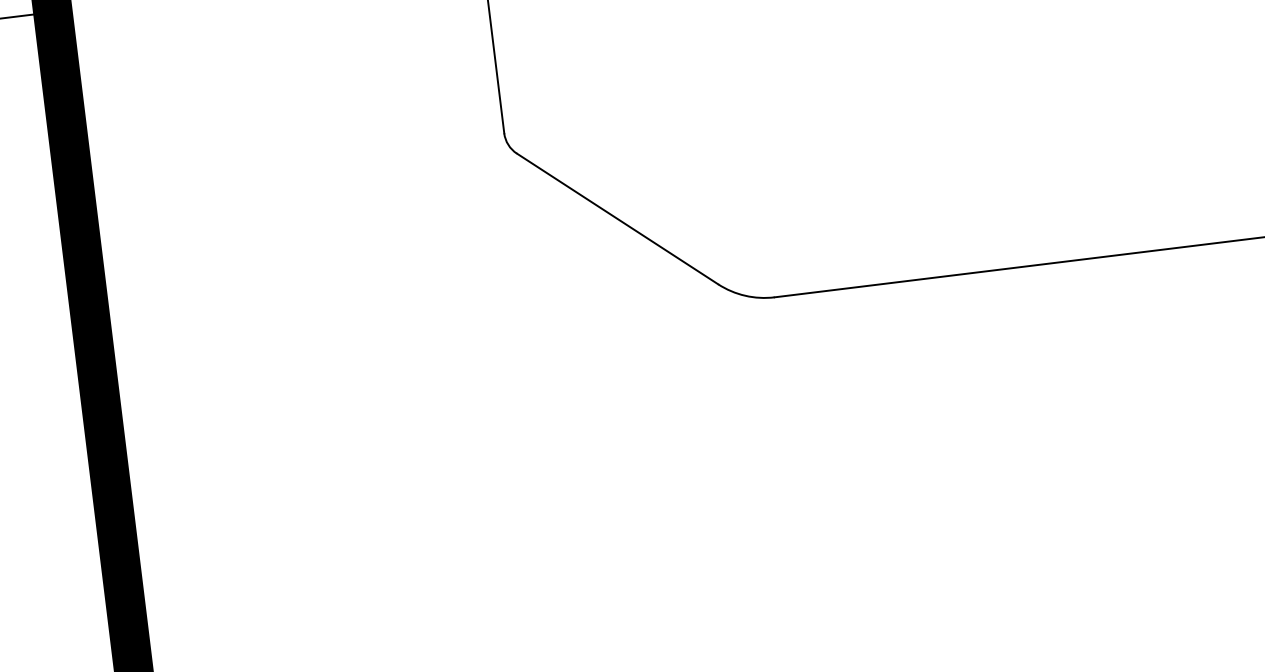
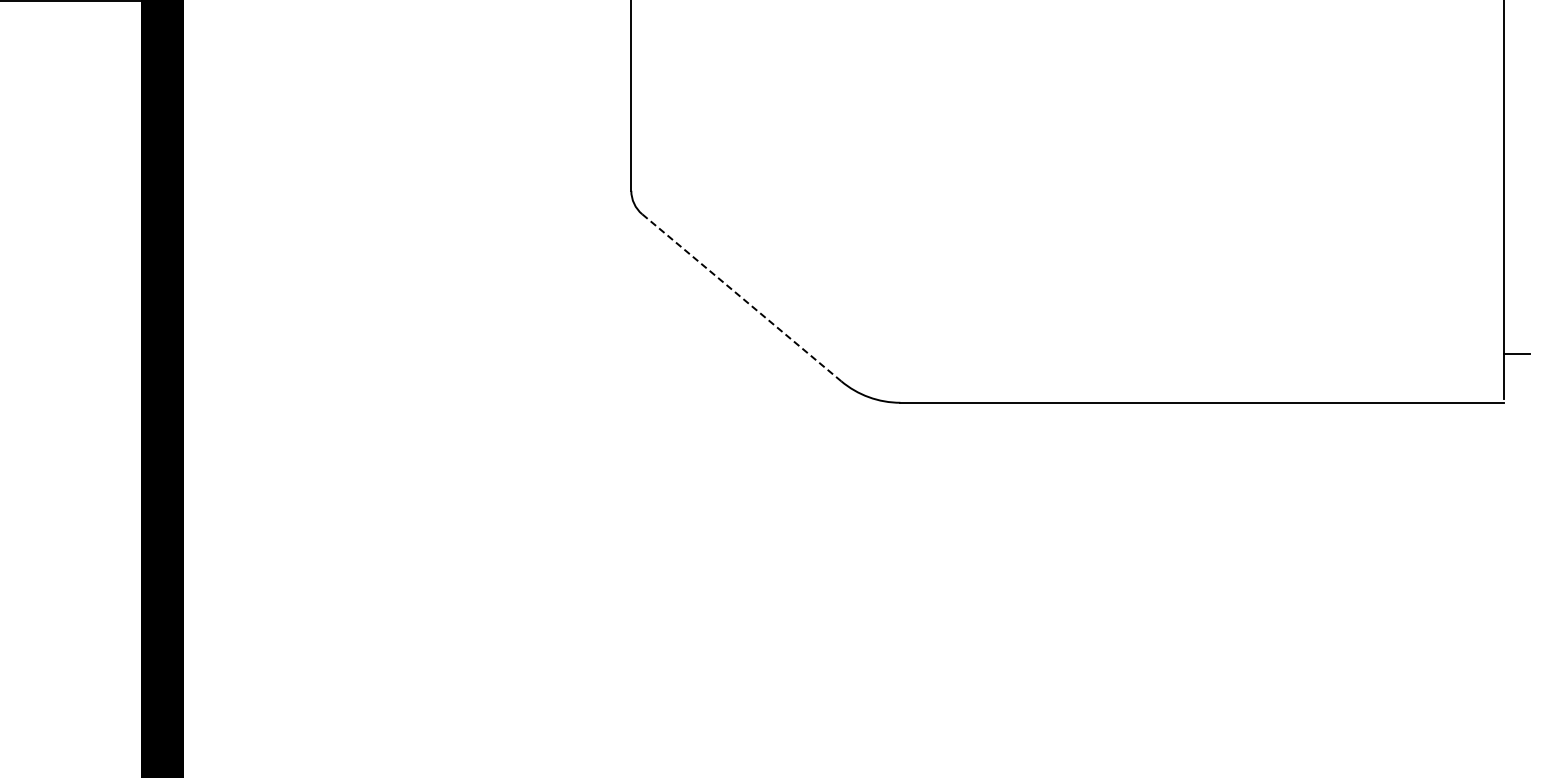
line: (617, 218) -> (741, 297), solid -> dashed

